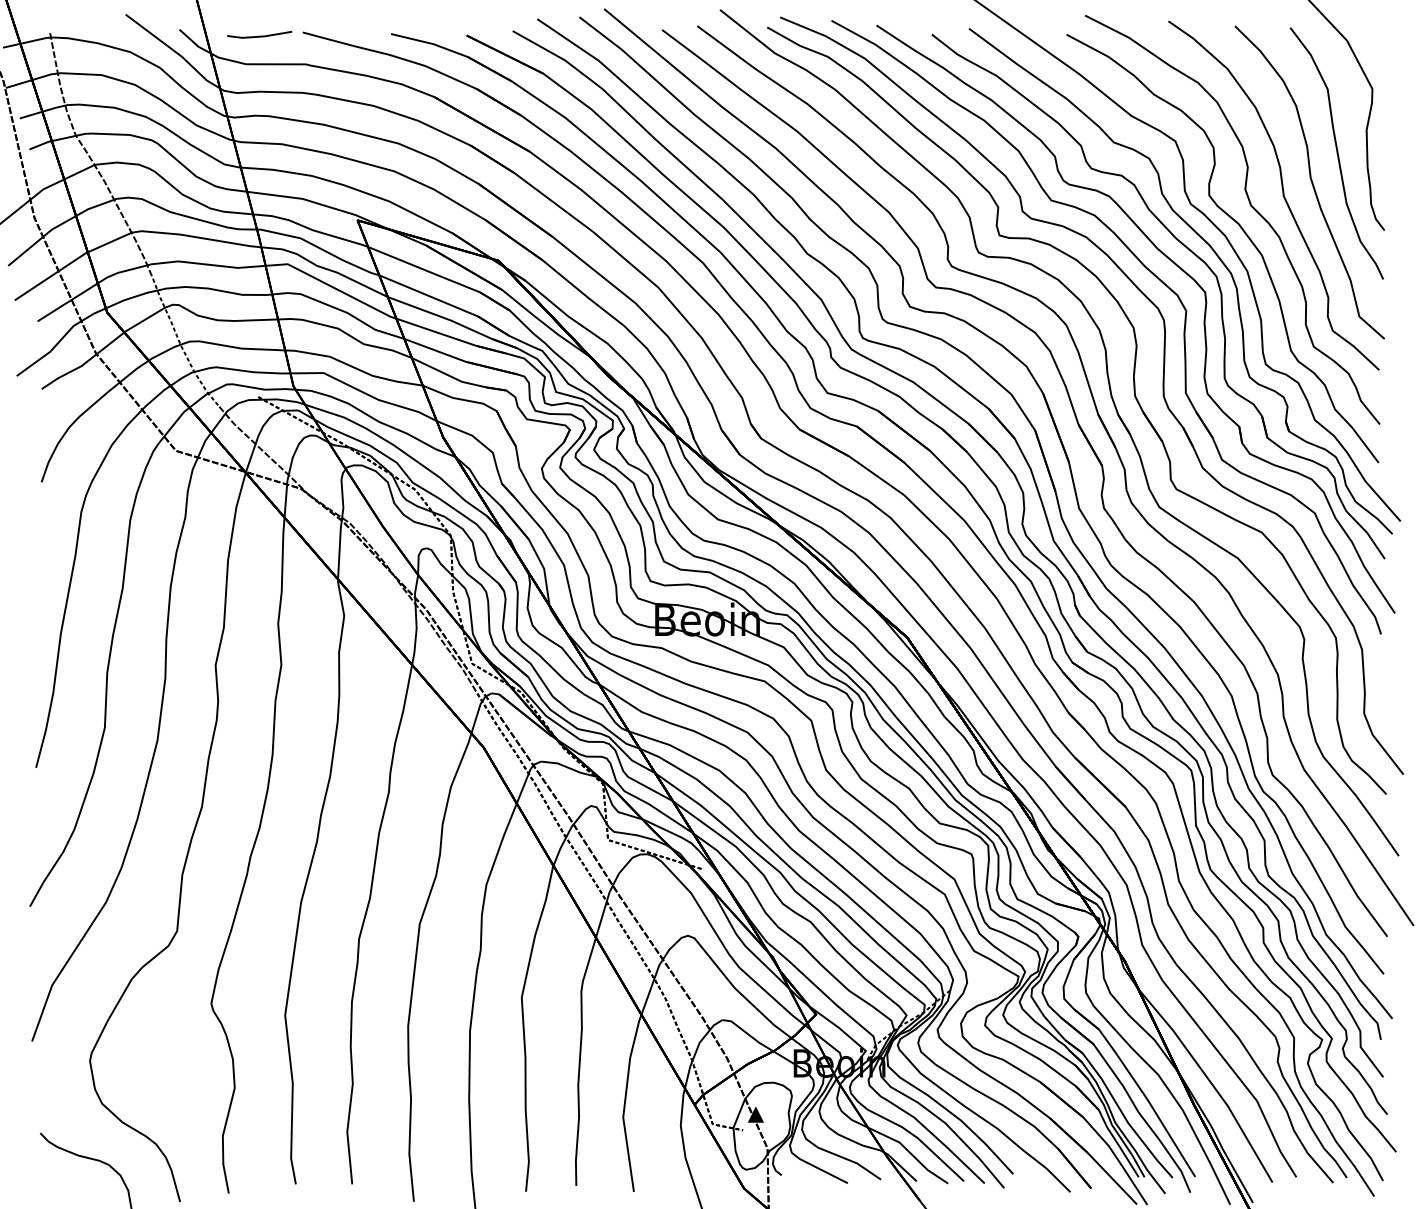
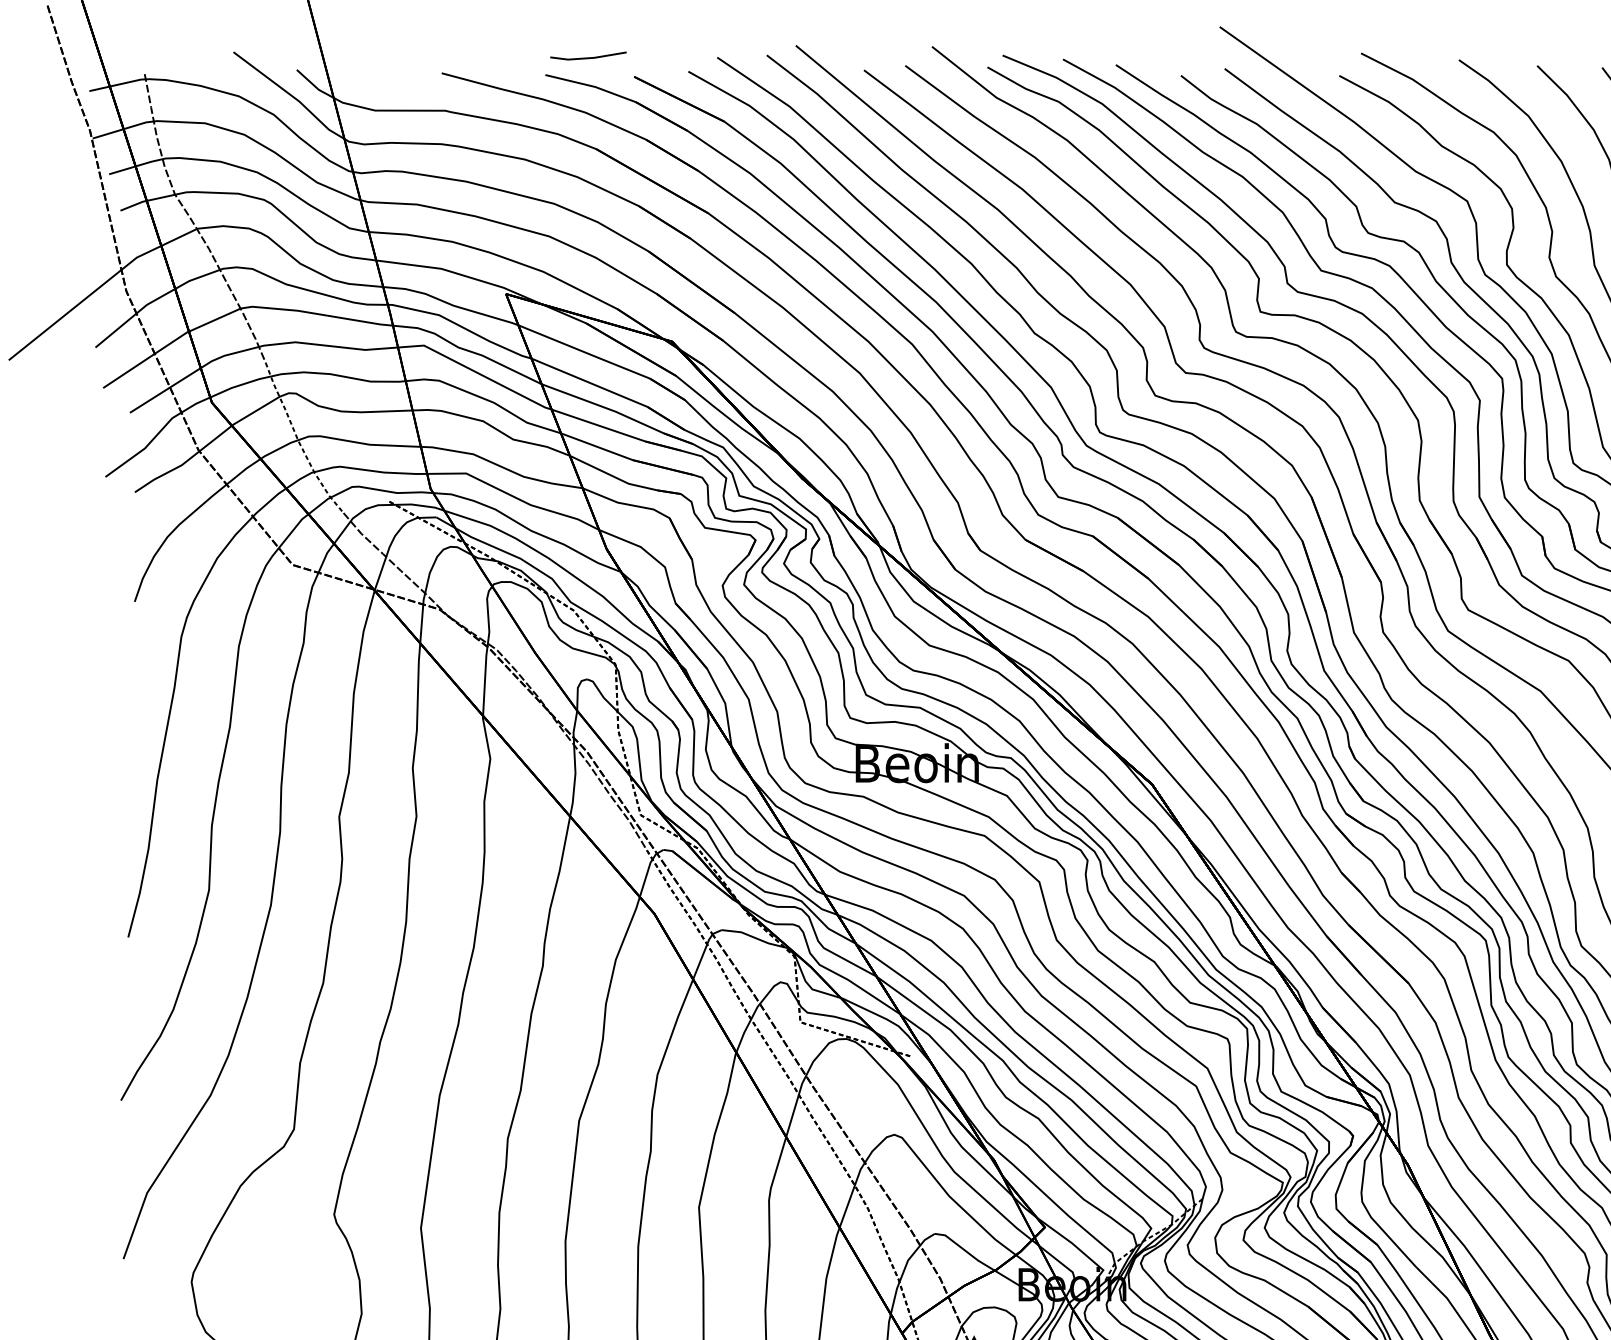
line: (259, 35) -> (588, 56), moved

